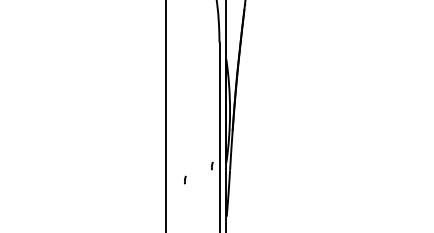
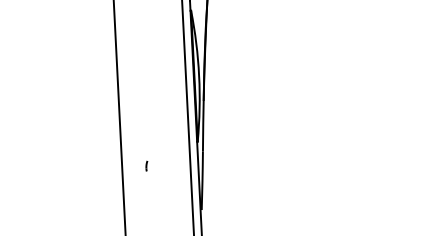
part: (212, 165) -> (180, 145), removed

